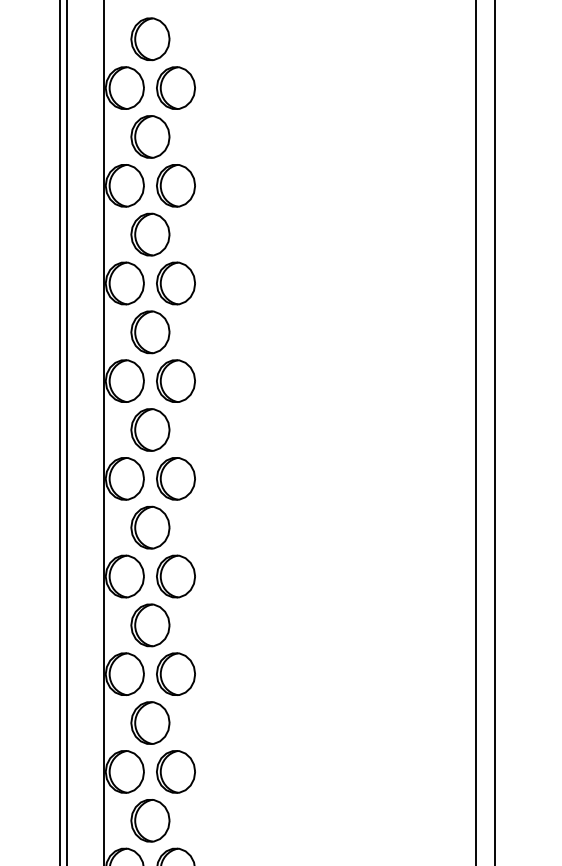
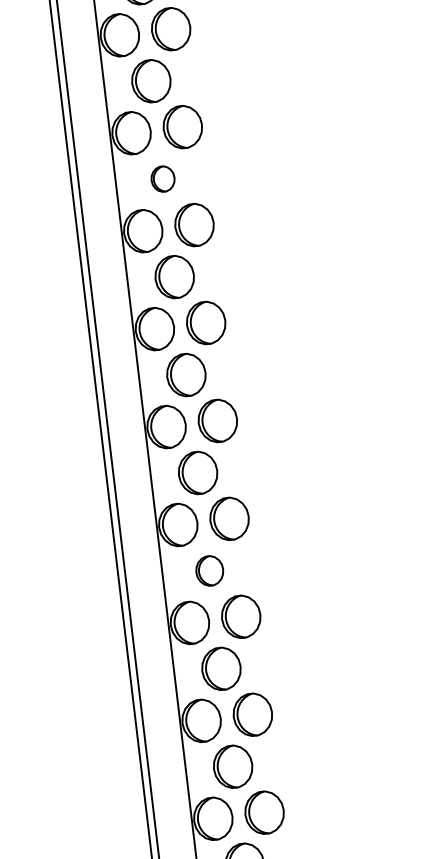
part: (150, 234) -> (163, 179), size x0.6
part: (150, 625) -> (209, 571), size x0.7

